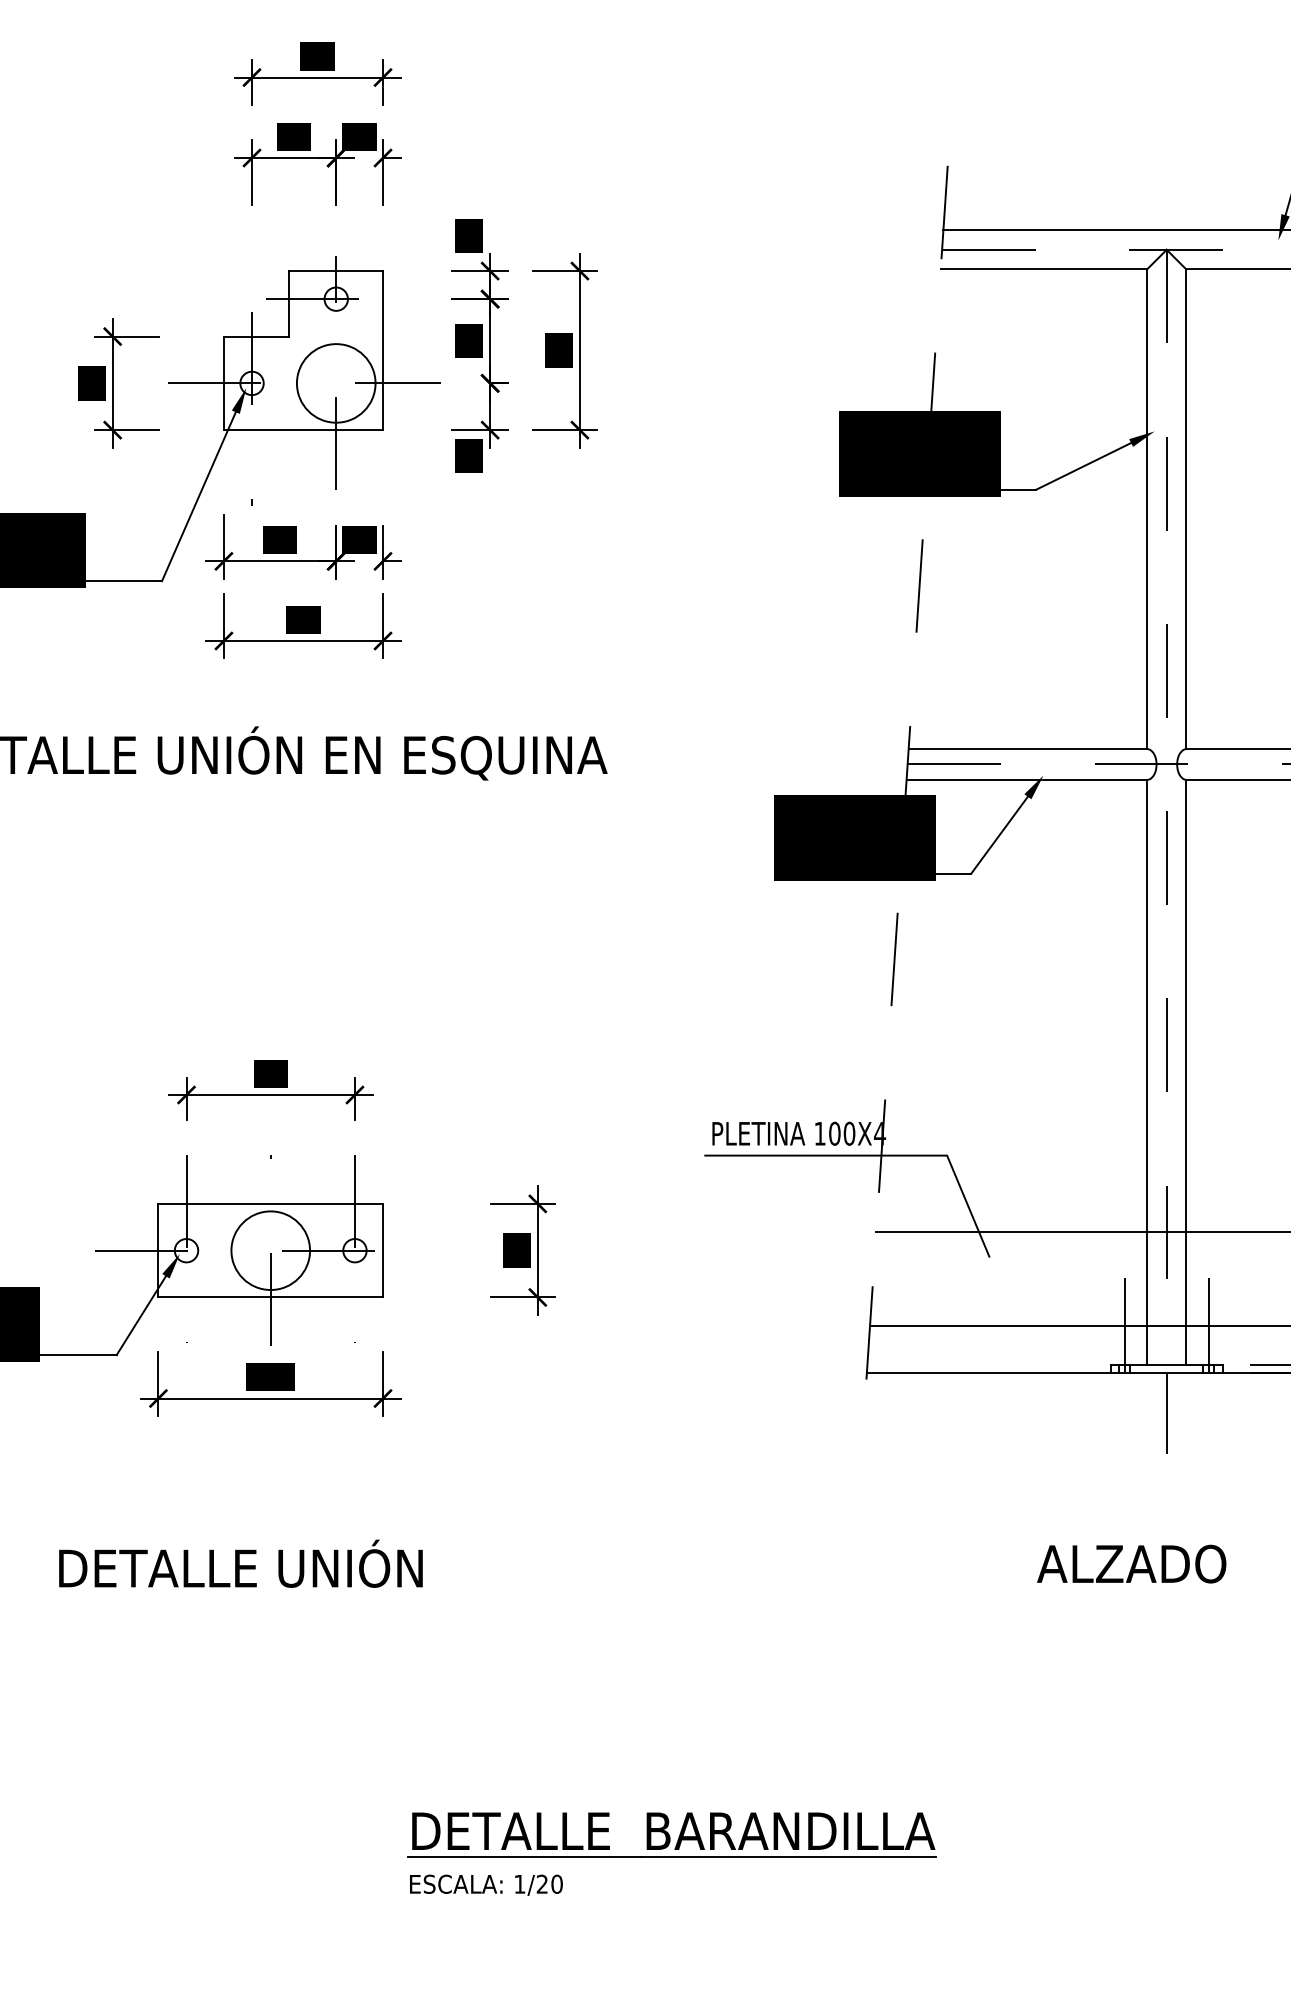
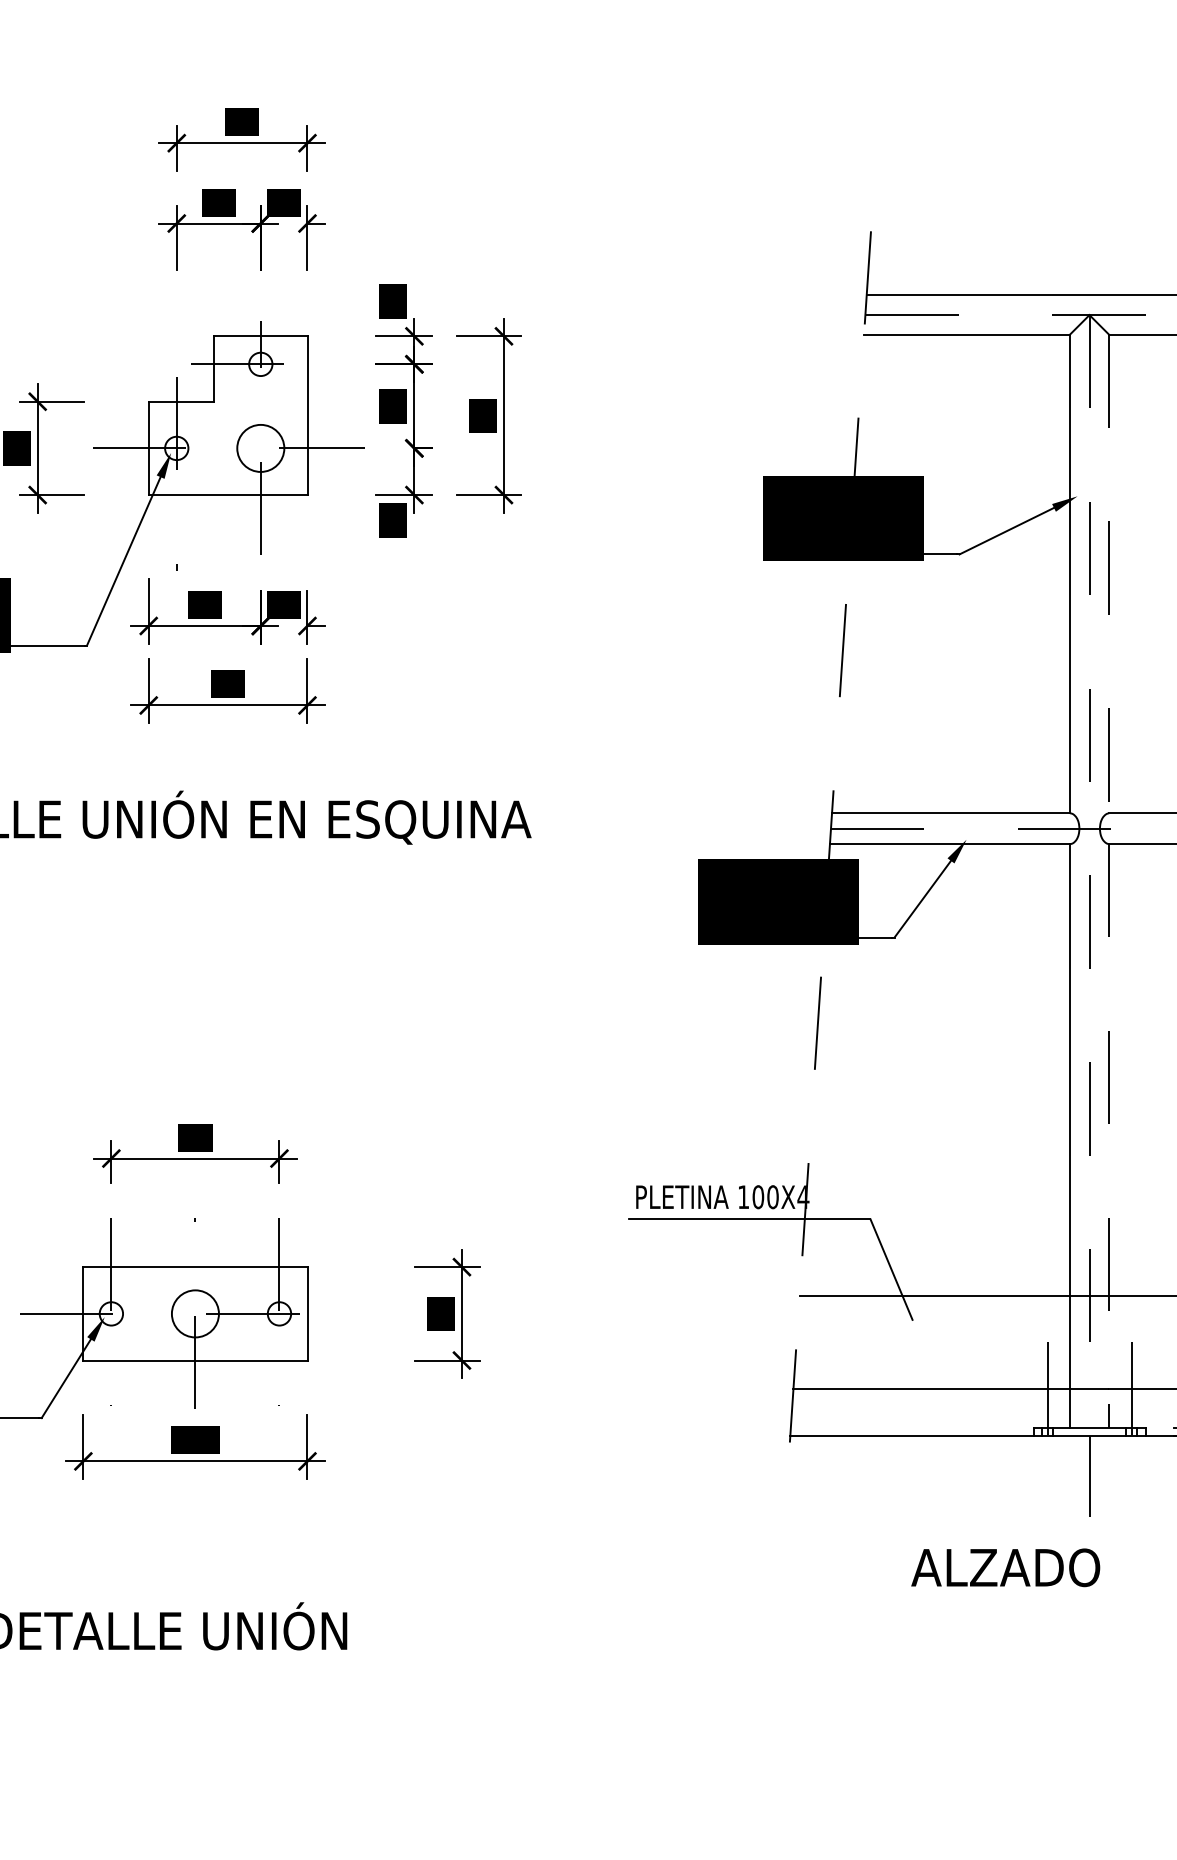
circle: (335, 383) -> (260, 448), size x0.6
line: (1186, 509) -> (1109, 574), solid -> dashed
line: (1186, 1072) -> (1109, 1136), solid -> dashed
circle: (270, 1250) -> (195, 1313), size x0.6
text: (1131, 1563) -> (1005, 1567), moved

